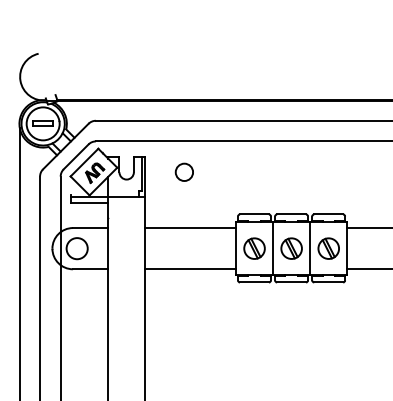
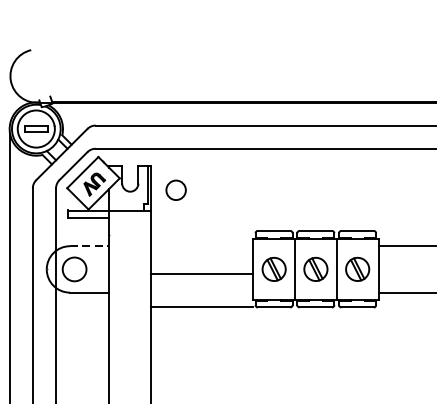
circle: (183, 171) -> (175, 189), moved
line: (90, 228) -> (89, 246), solid -> dashed
line: (190, 228) -> (202, 274), moved
line: (190, 269) -> (202, 307), moved

